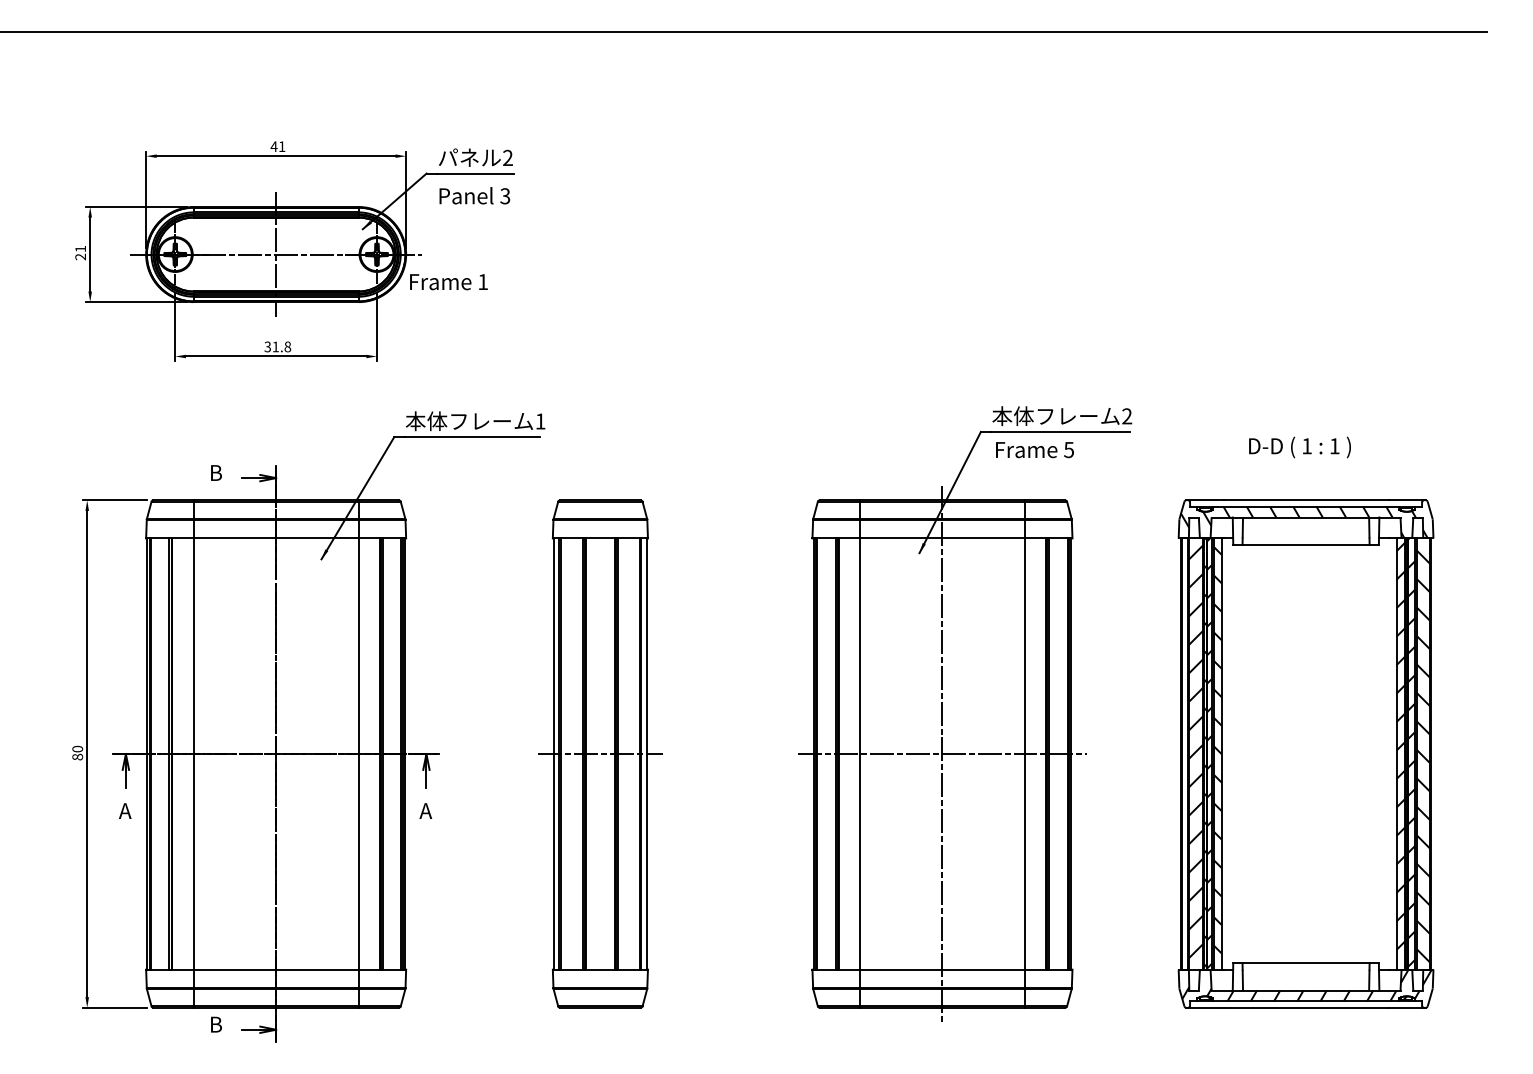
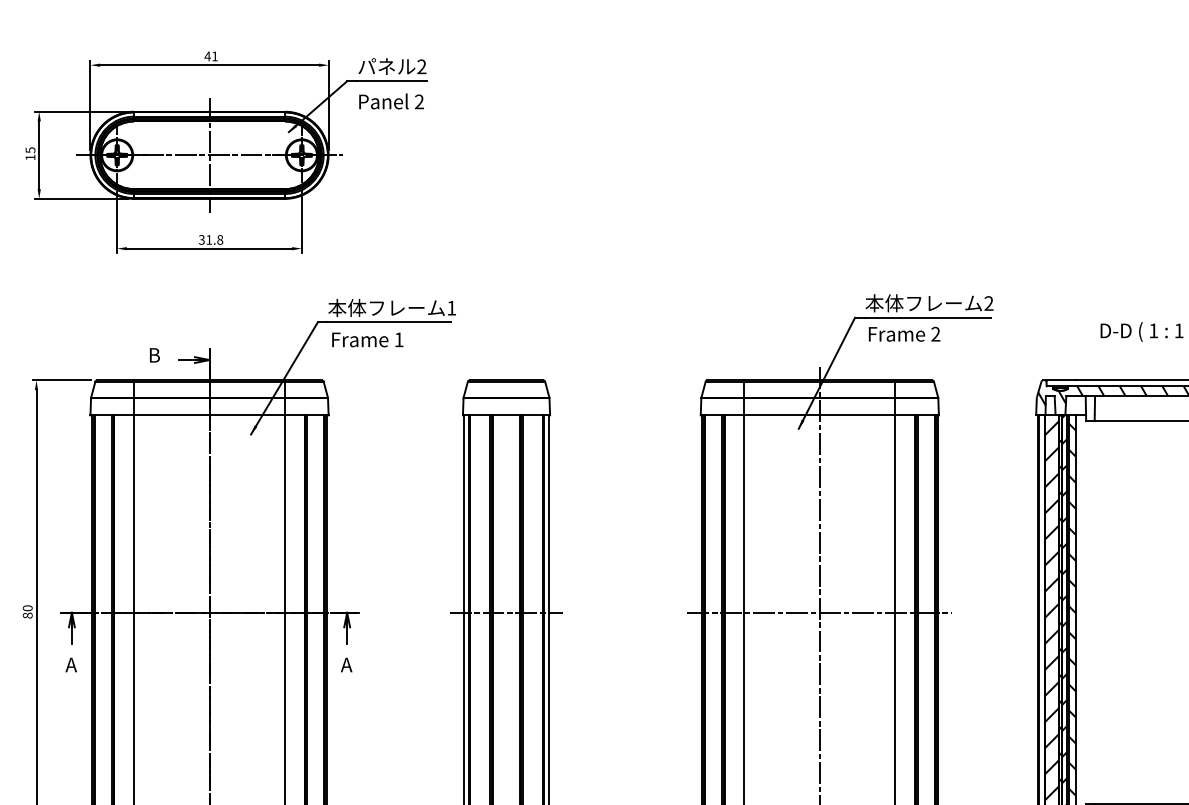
text: (505, 196) -> (419, 102), 3 -> 2
text: (80, 252) -> (30, 153), 21 -> 15
text: (448, 282) -> (367, 340), moved
text: (1069, 449) -> (936, 333), 5 -> 2

